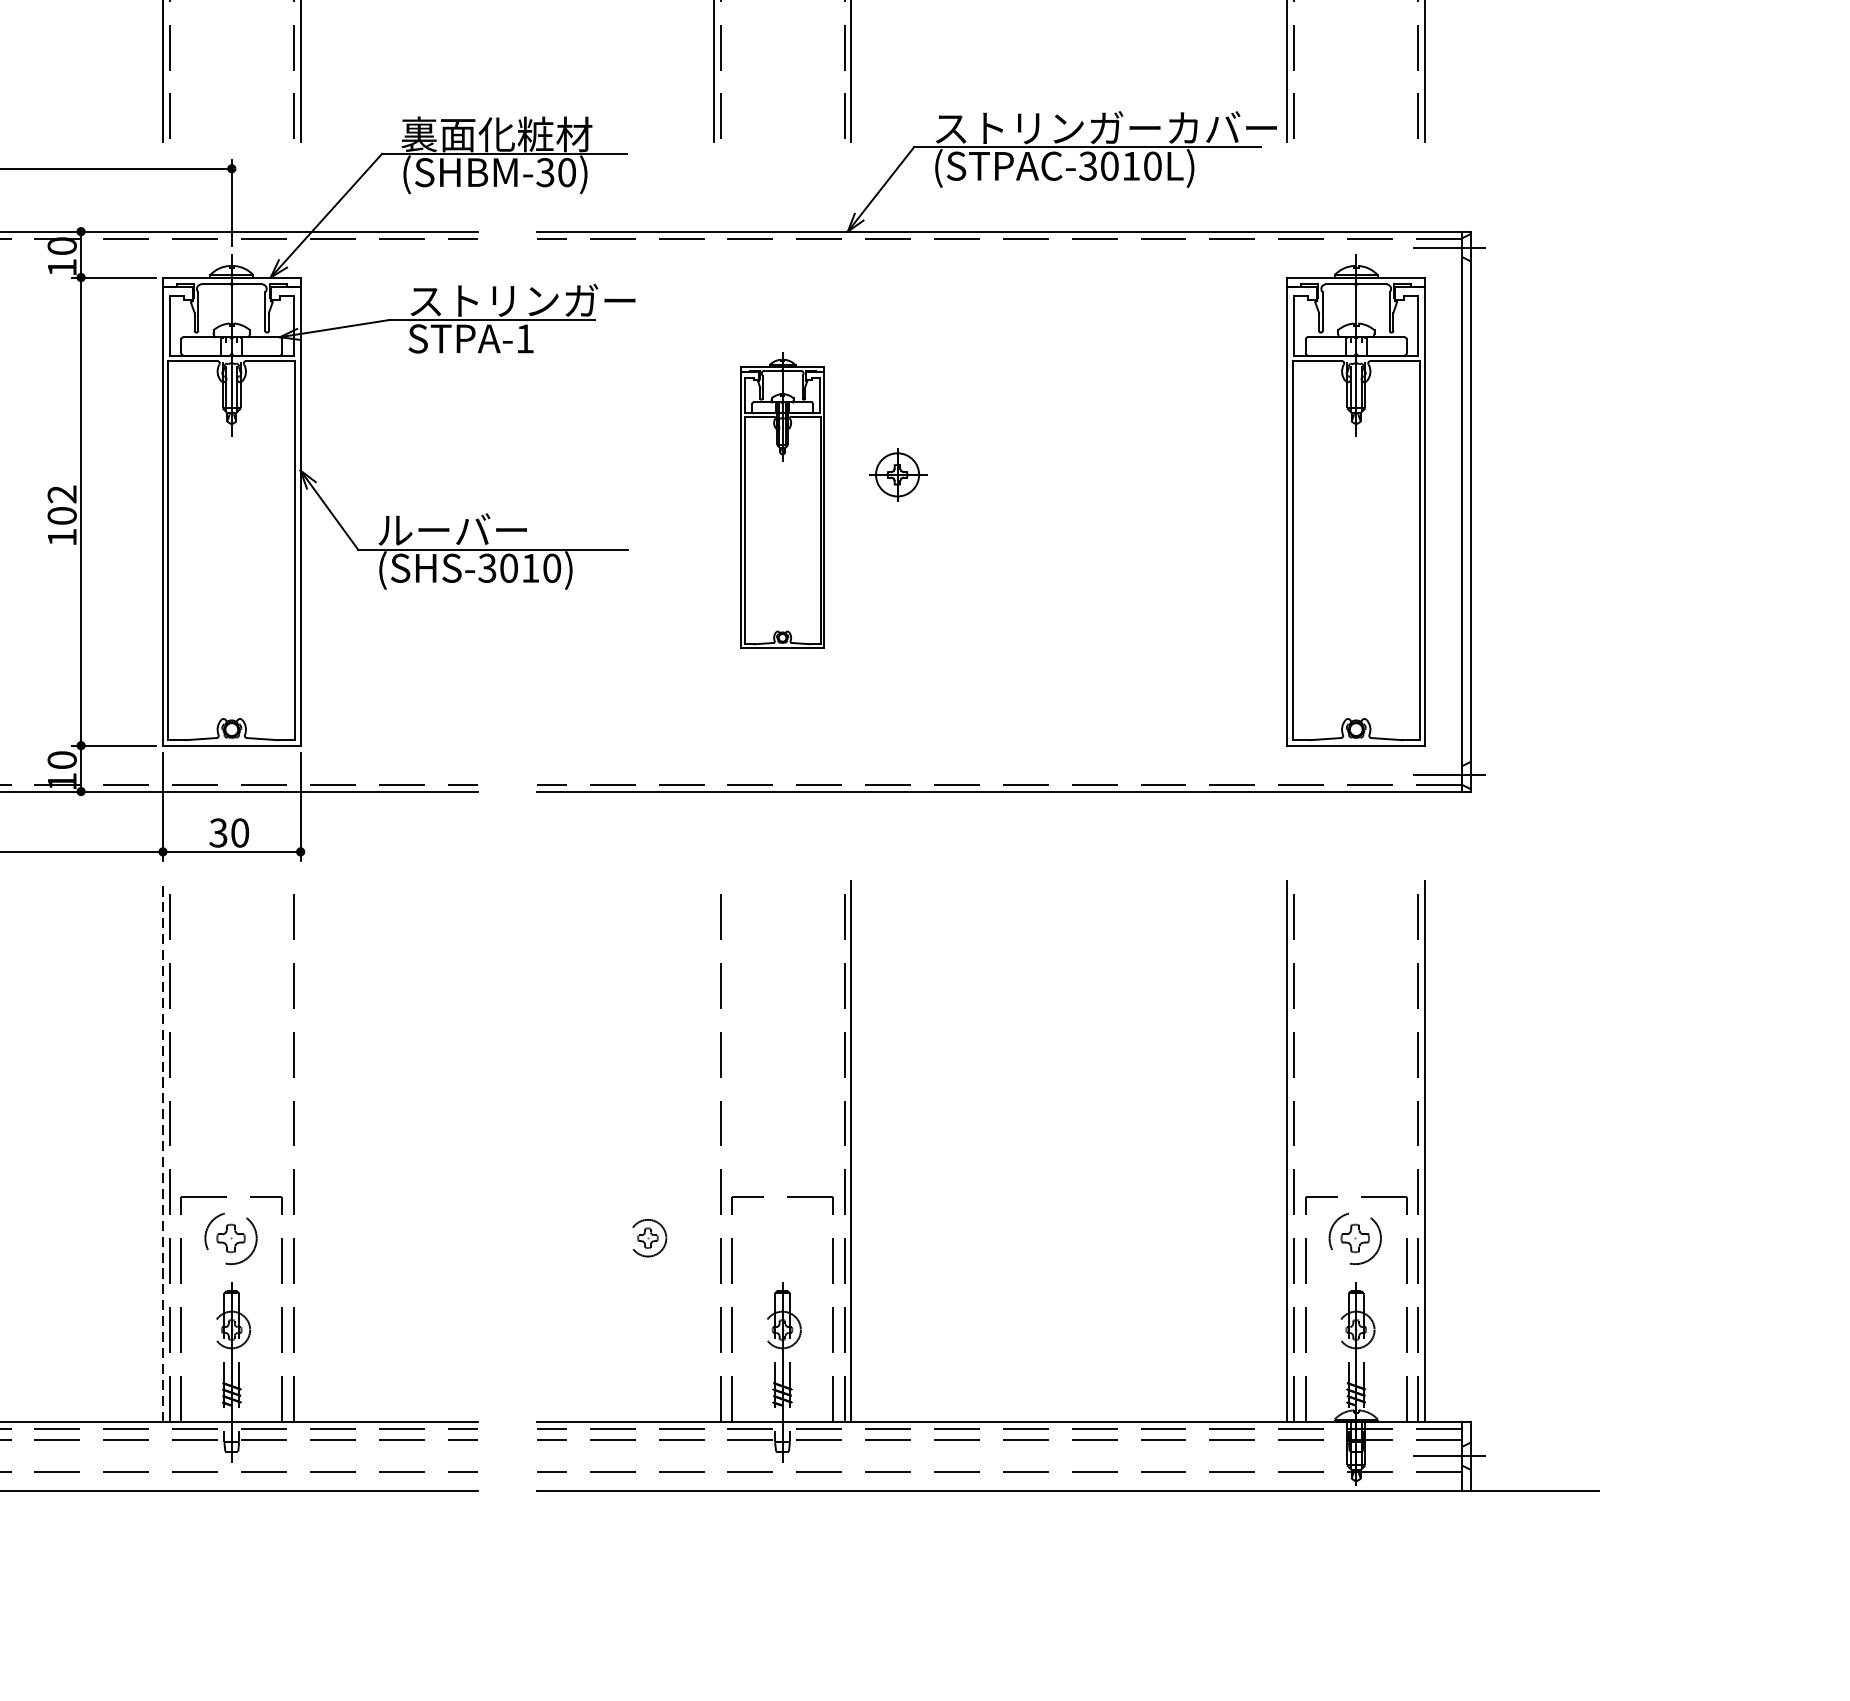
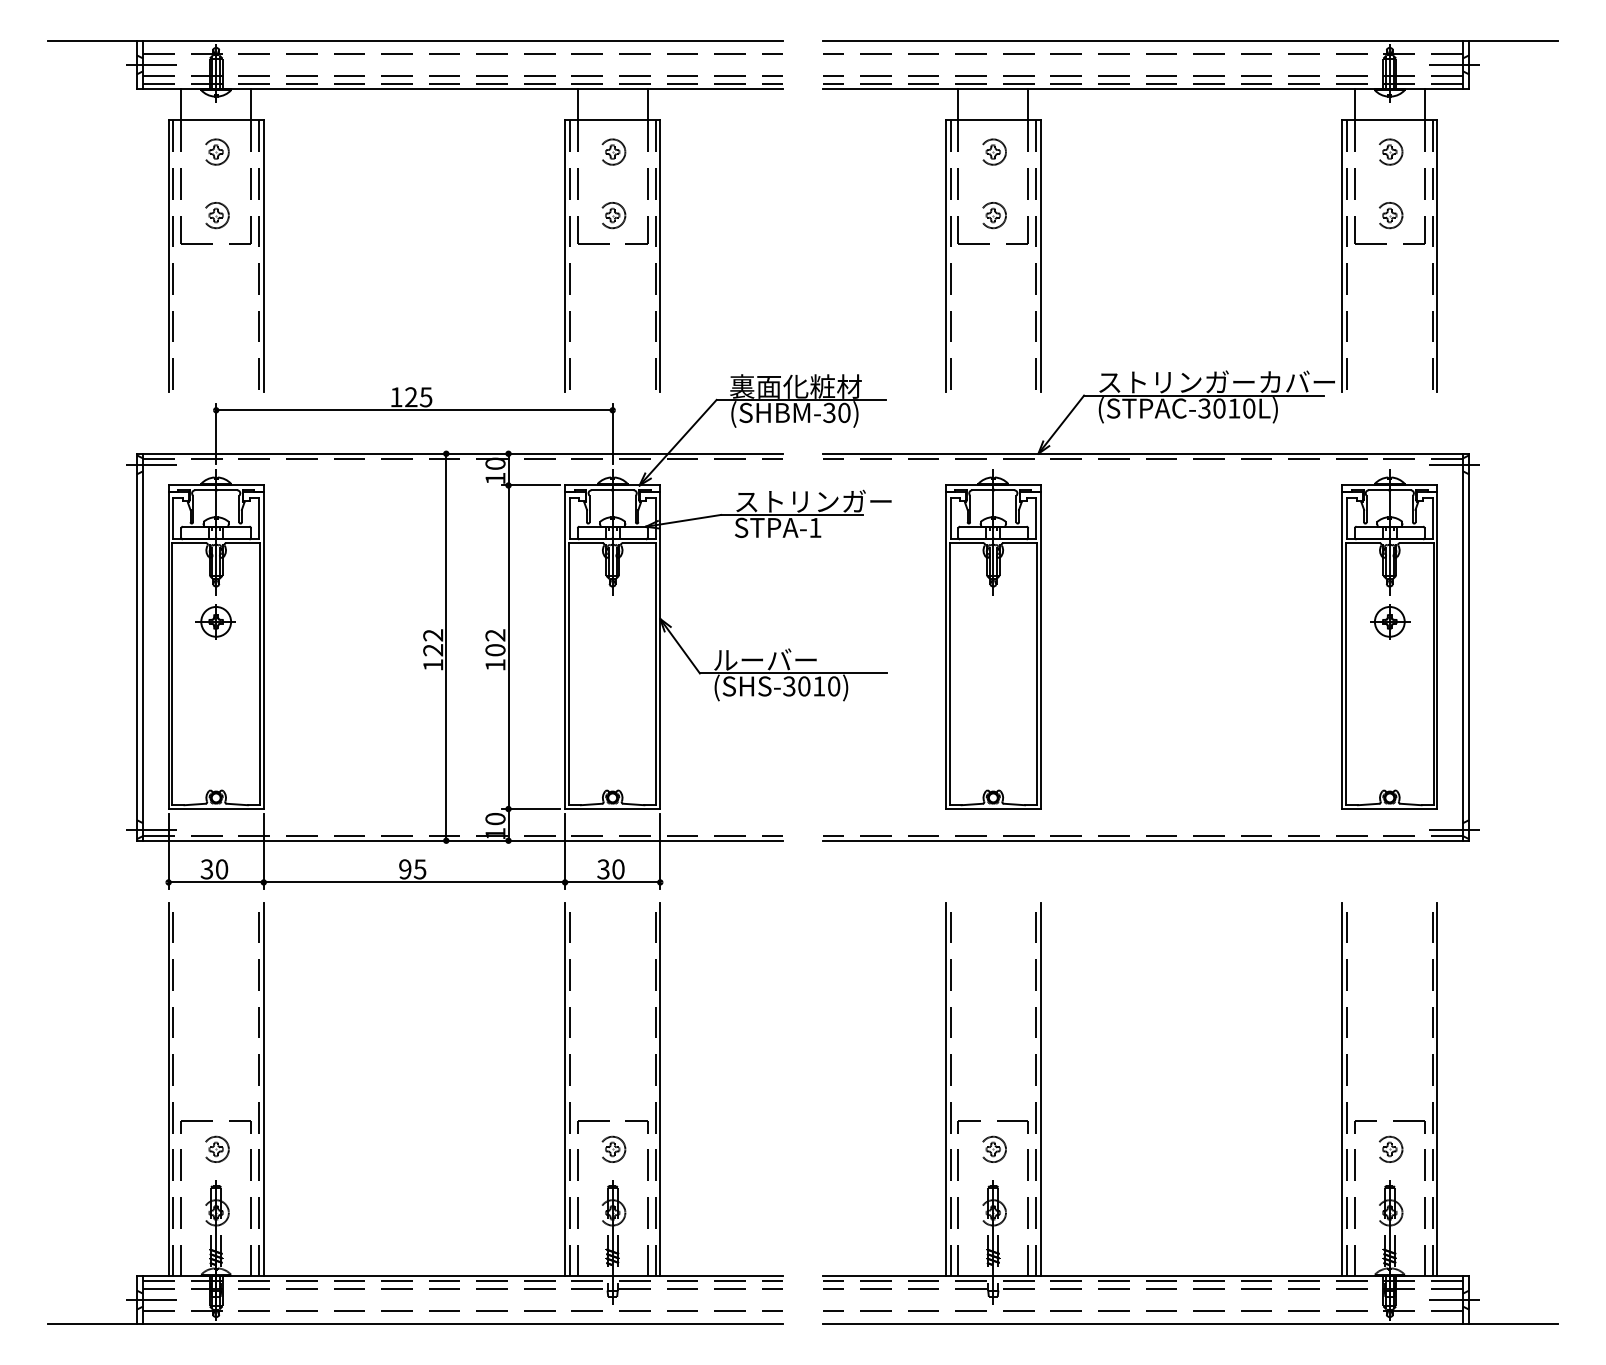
part: (898, 474) -> (1390, 621), moved
part: (782, 500) -> (993, 639), size x1.67
line: (163, 1151) -> (565, 1089), dashed -> solid
line: (300, 1151) -> (660, 1089), added
line: (713, 1151) -> (945, 1089), added
part: (232, 1236) -> (613, 1148), size x0.71
part: (649, 1236) -> (994, 1148), moved
part: (1358, 1236) -> (1391, 1148), size x0.71

